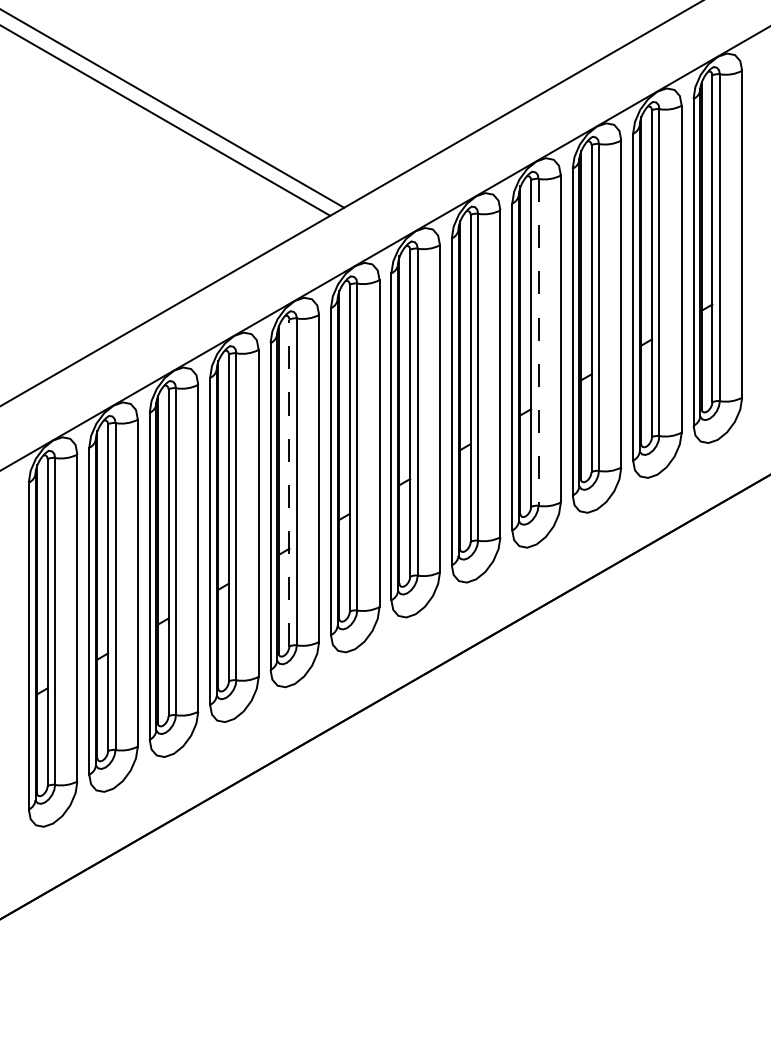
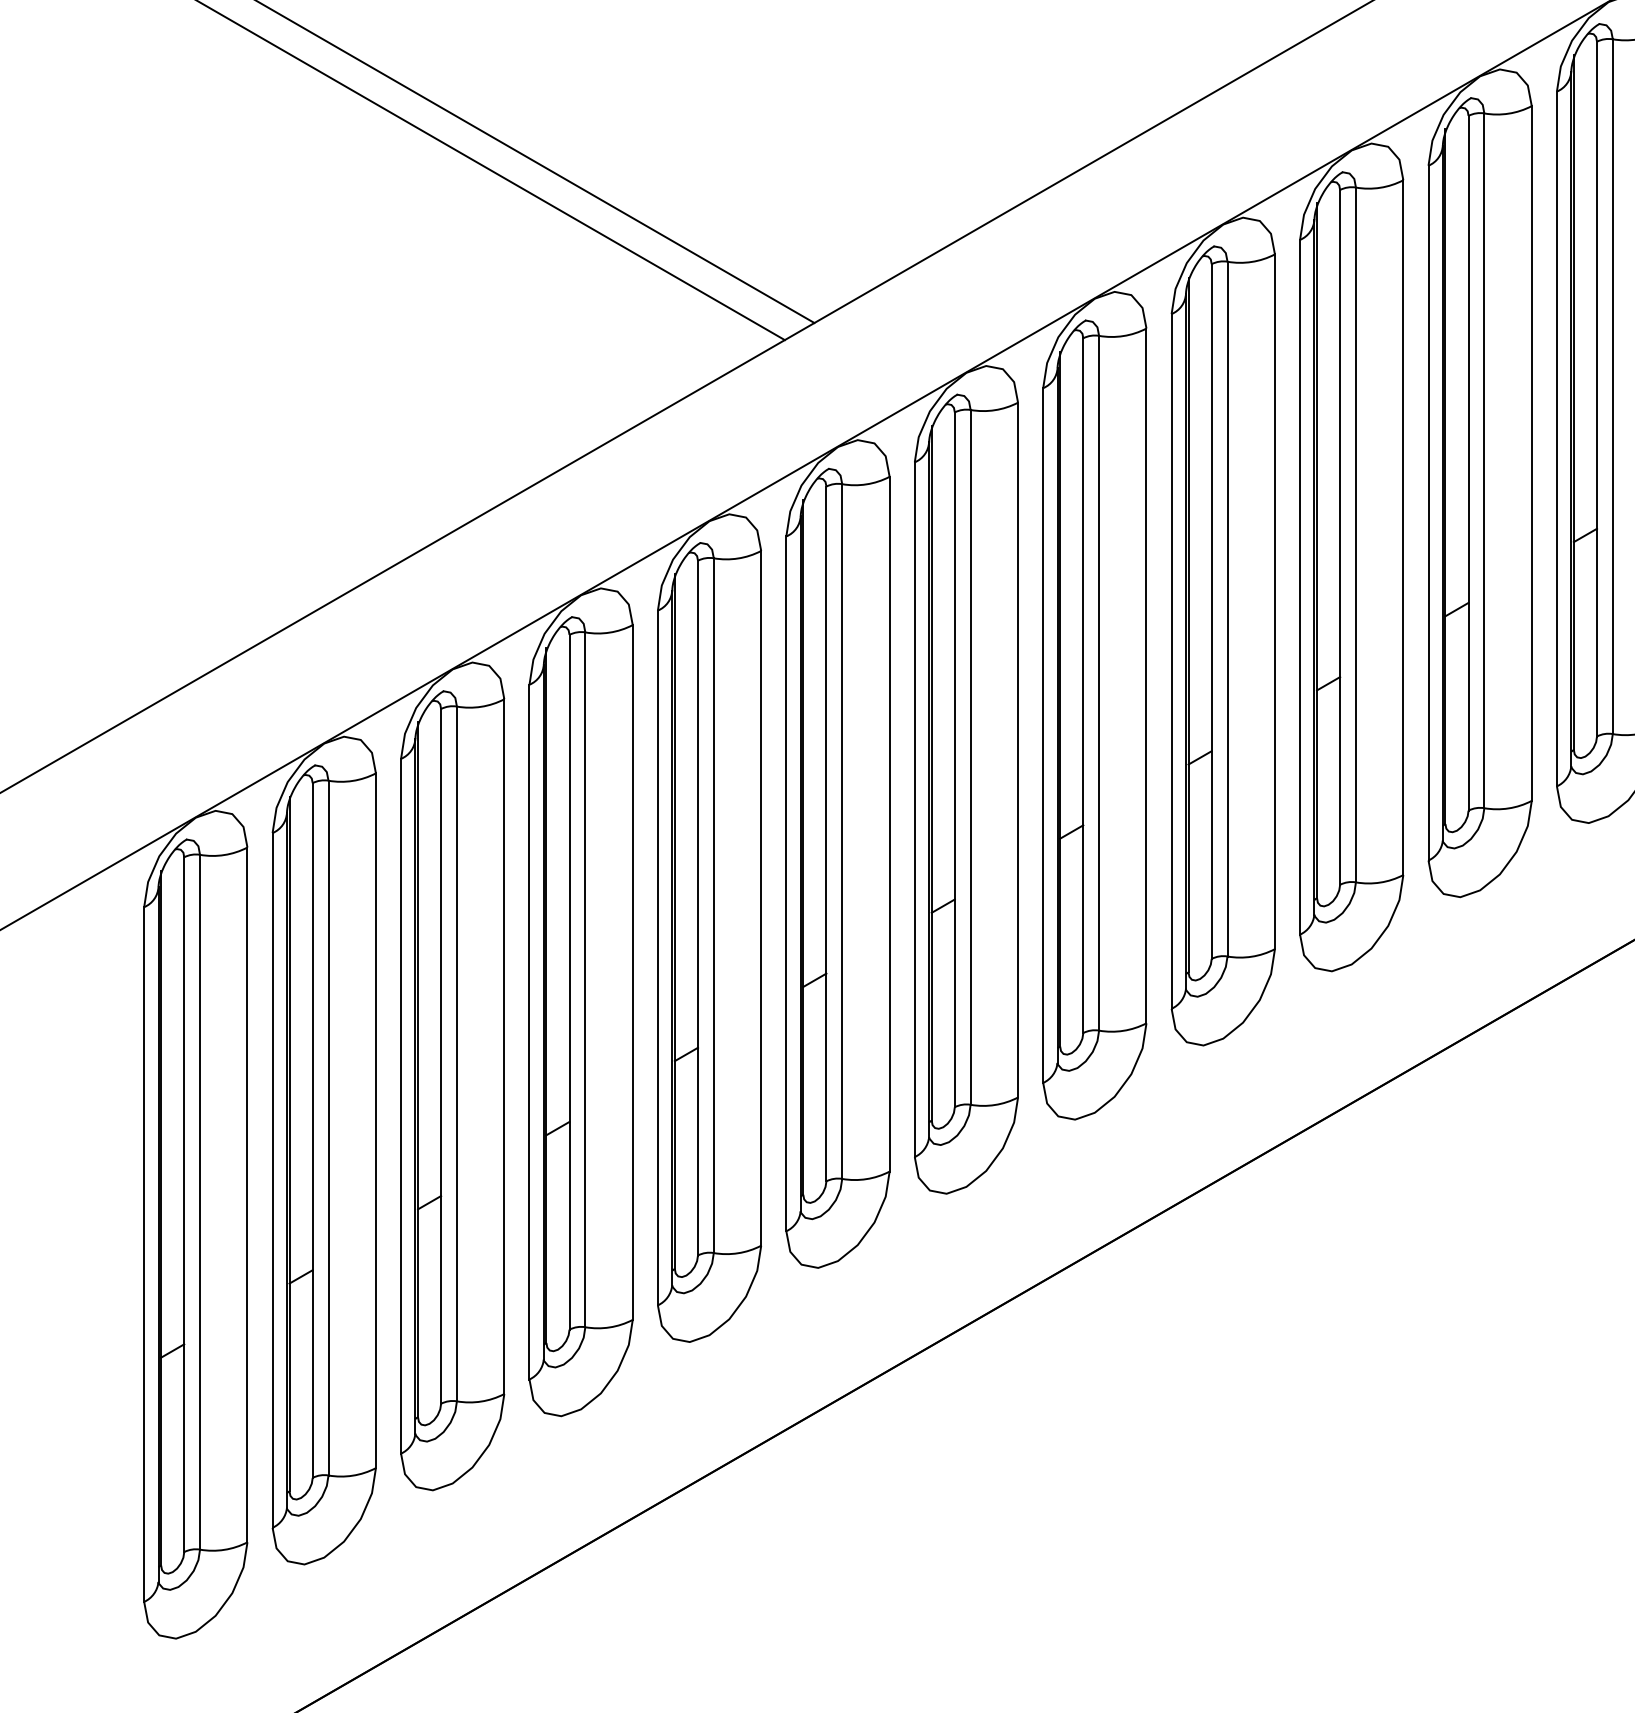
line: (538, 342) -> (1227, 609), dashed -> solid
line: (289, 482) -> (698, 906), dashed -> solid

